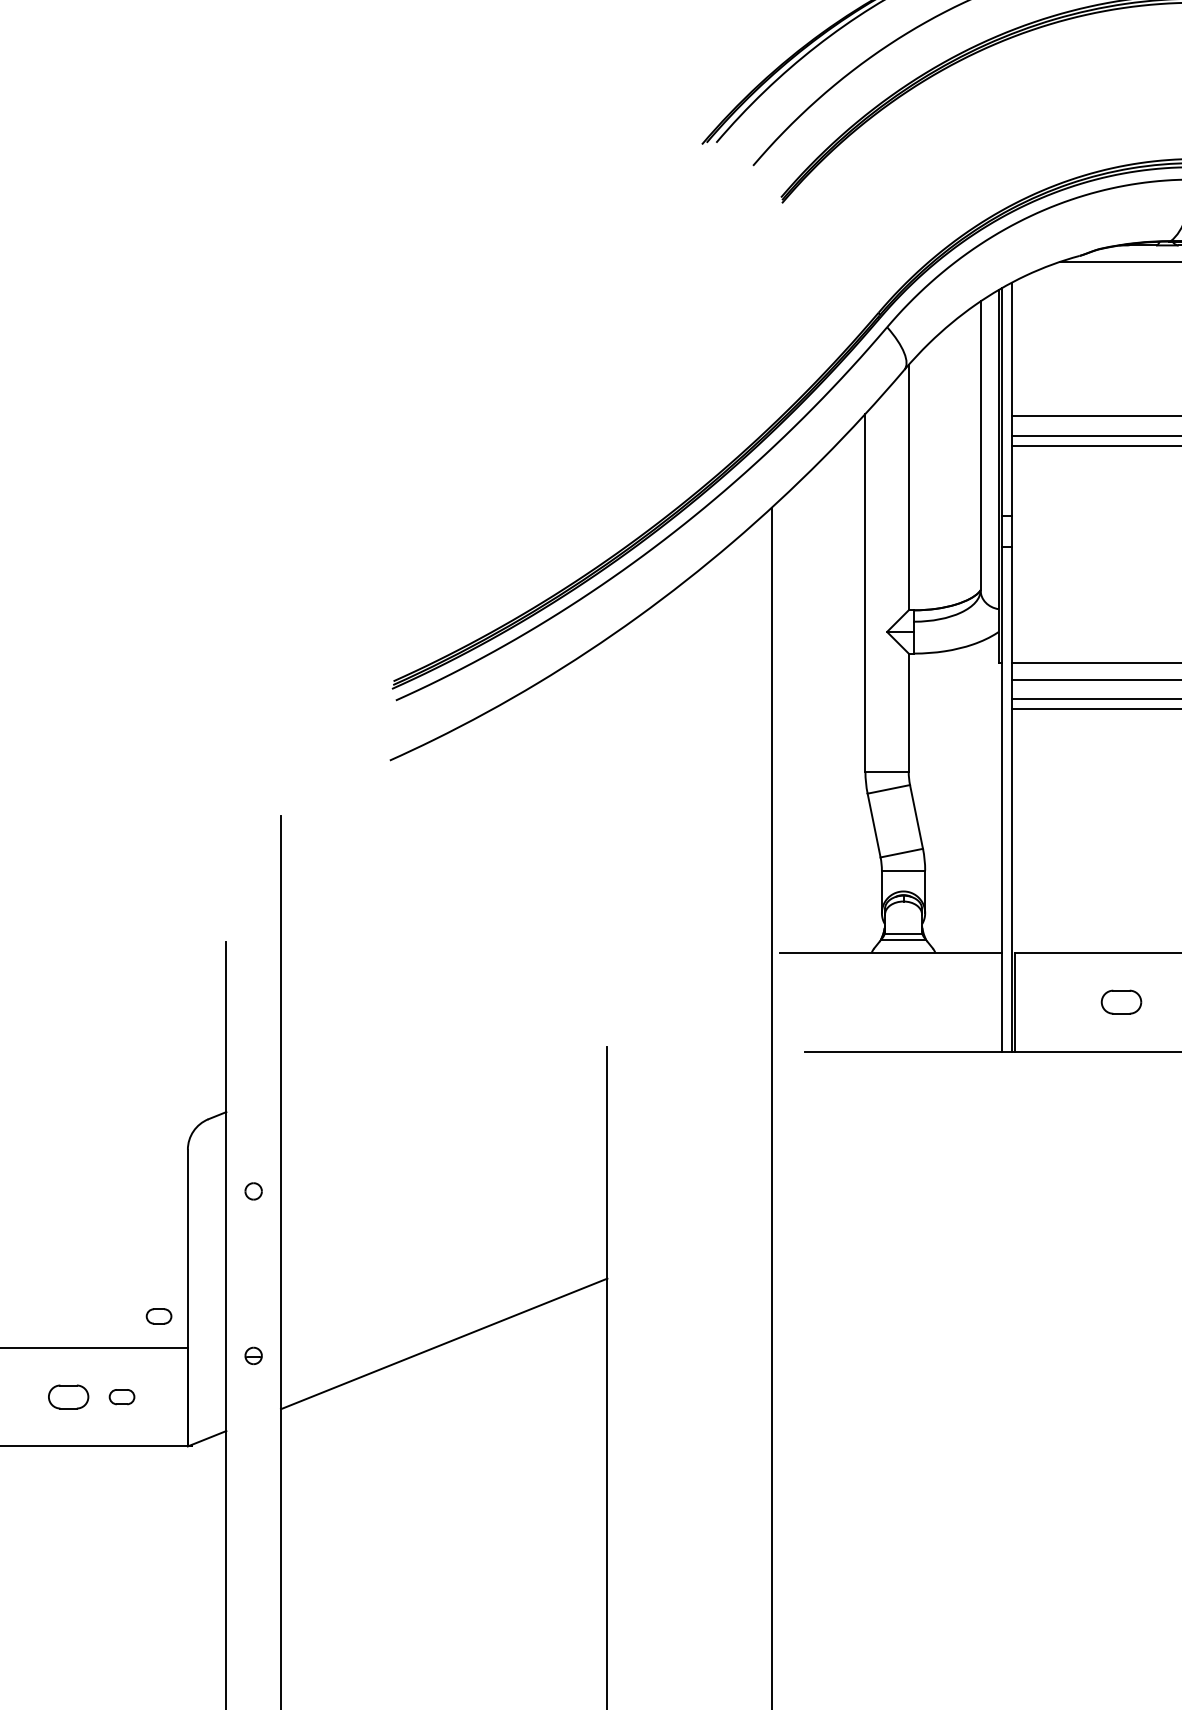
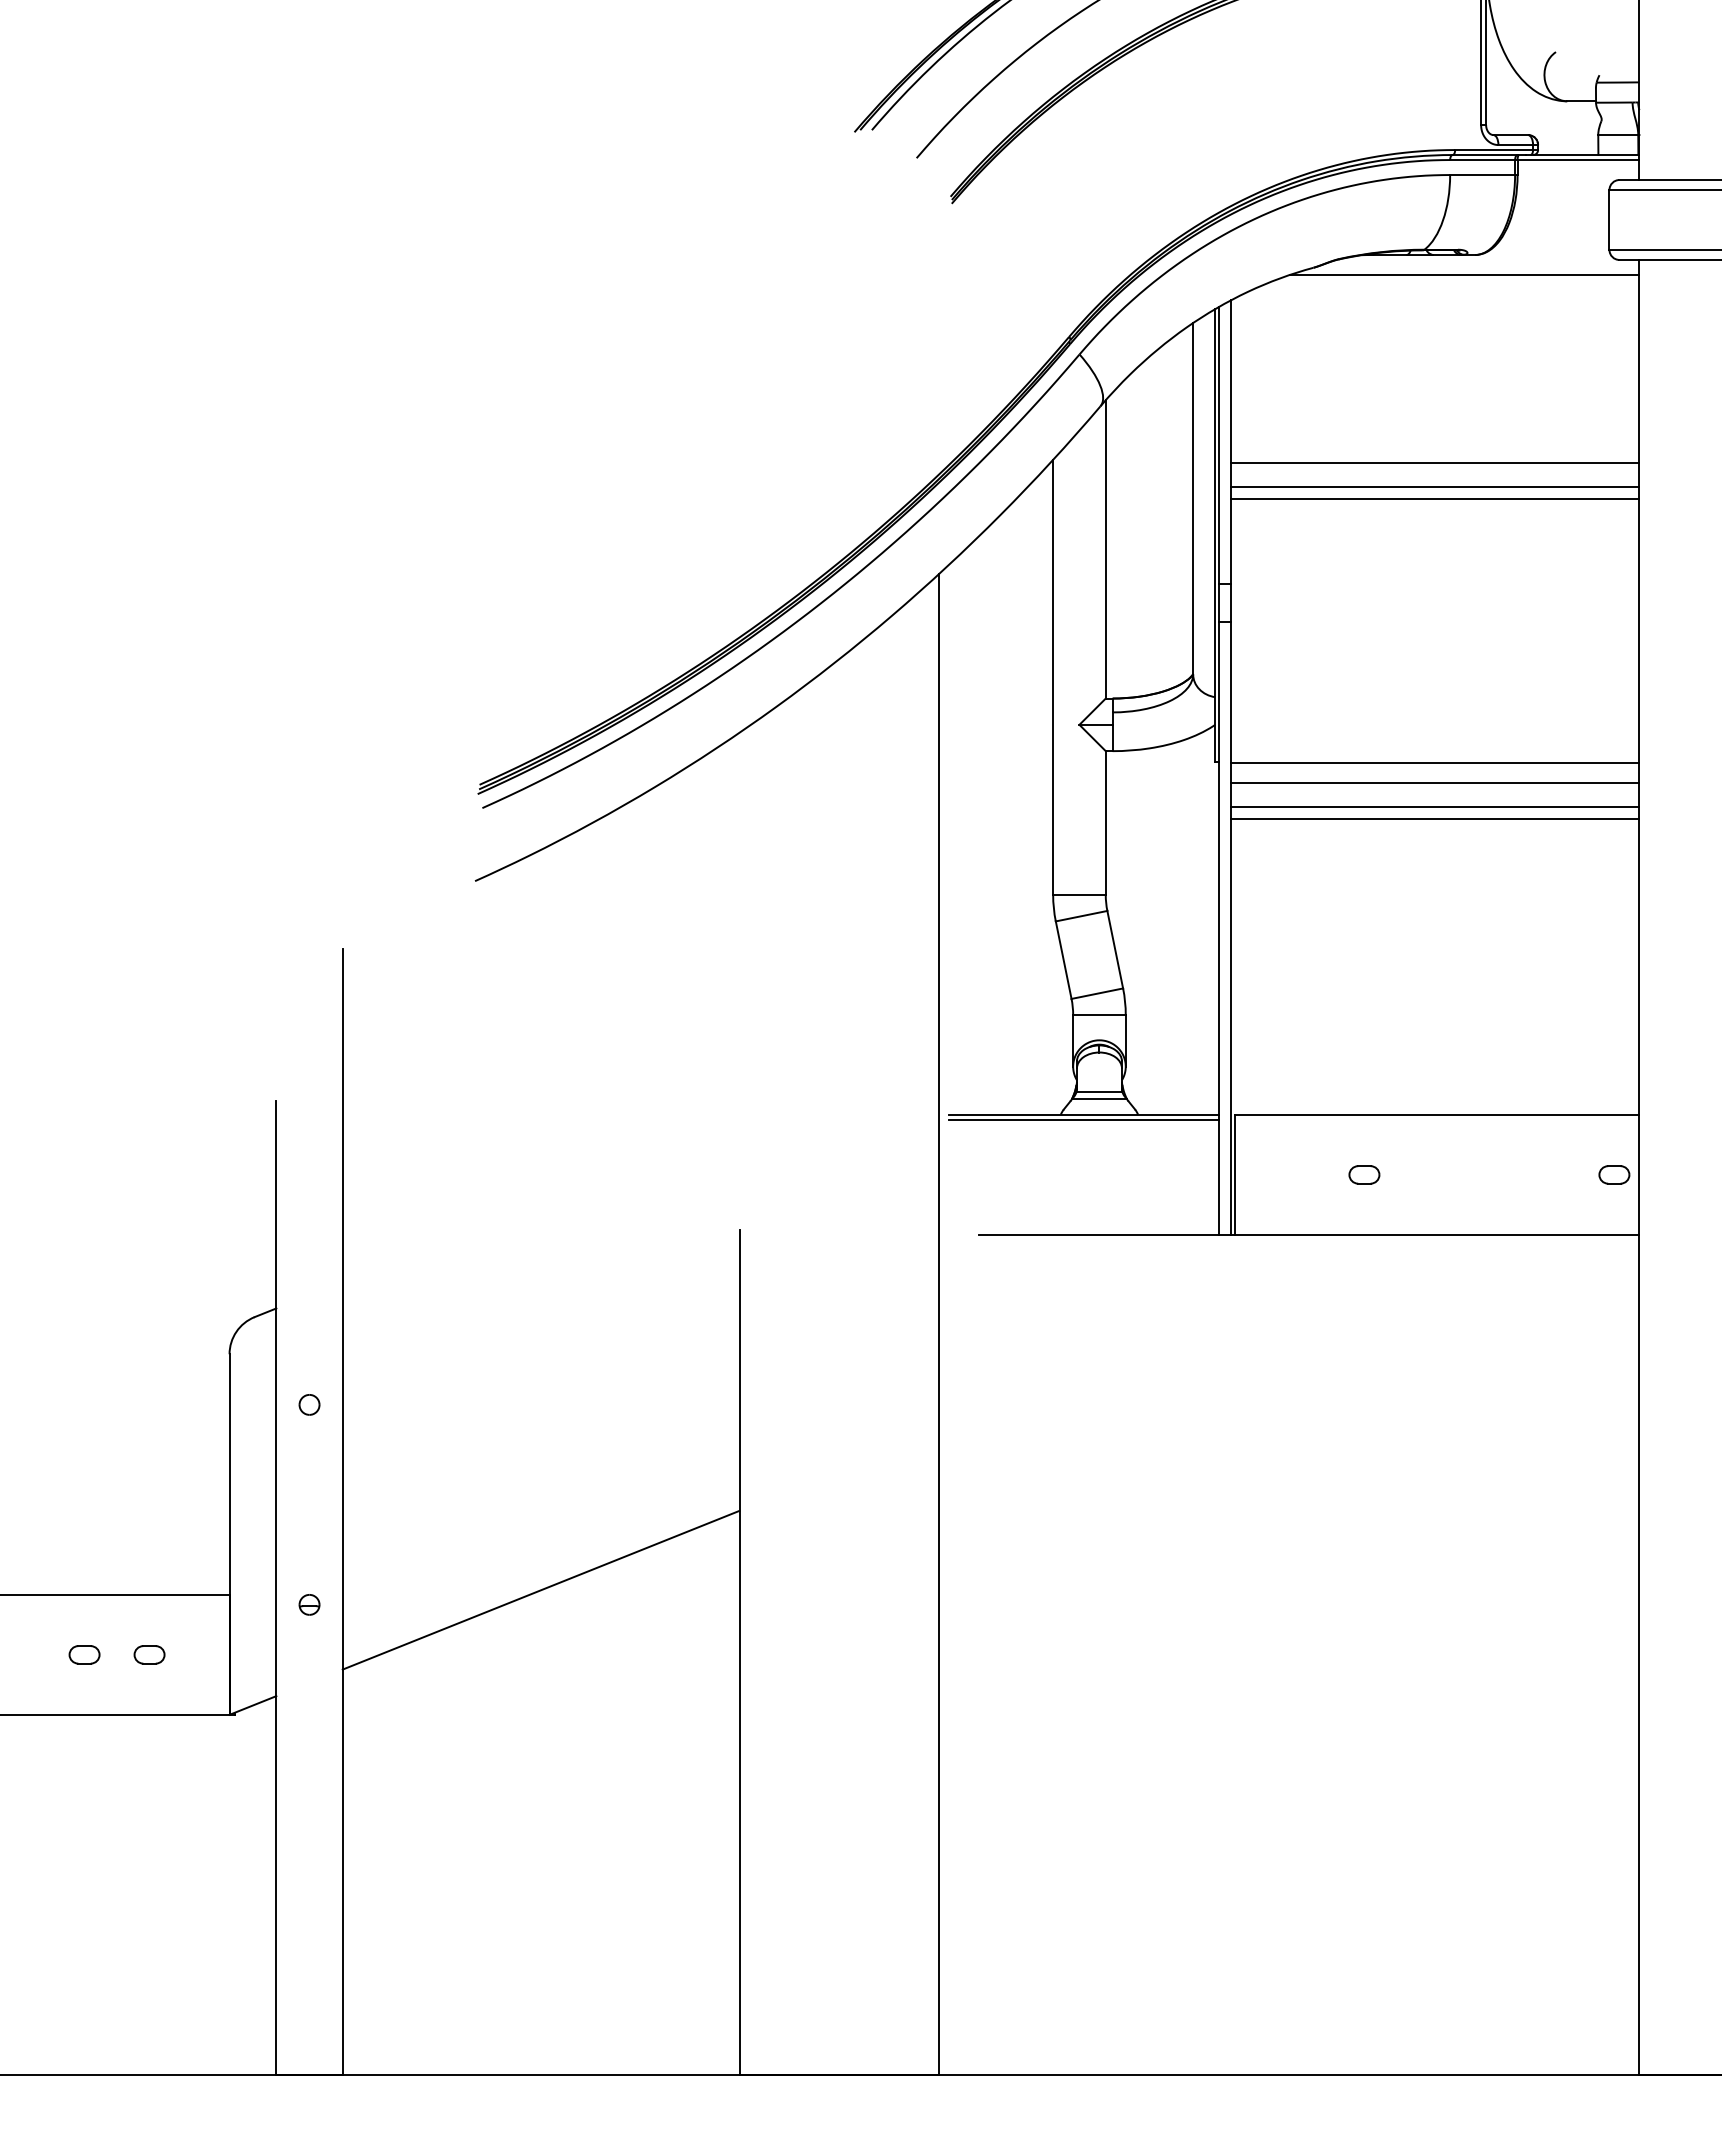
line: (891, 956) -> (1084, 1119), added
part: (1121, 1001) -> (1364, 1174), size x0.62
part: (159, 1316) -> (194, 1556), removed
part: (68, 1396) -> (84, 1654), size x0.62

